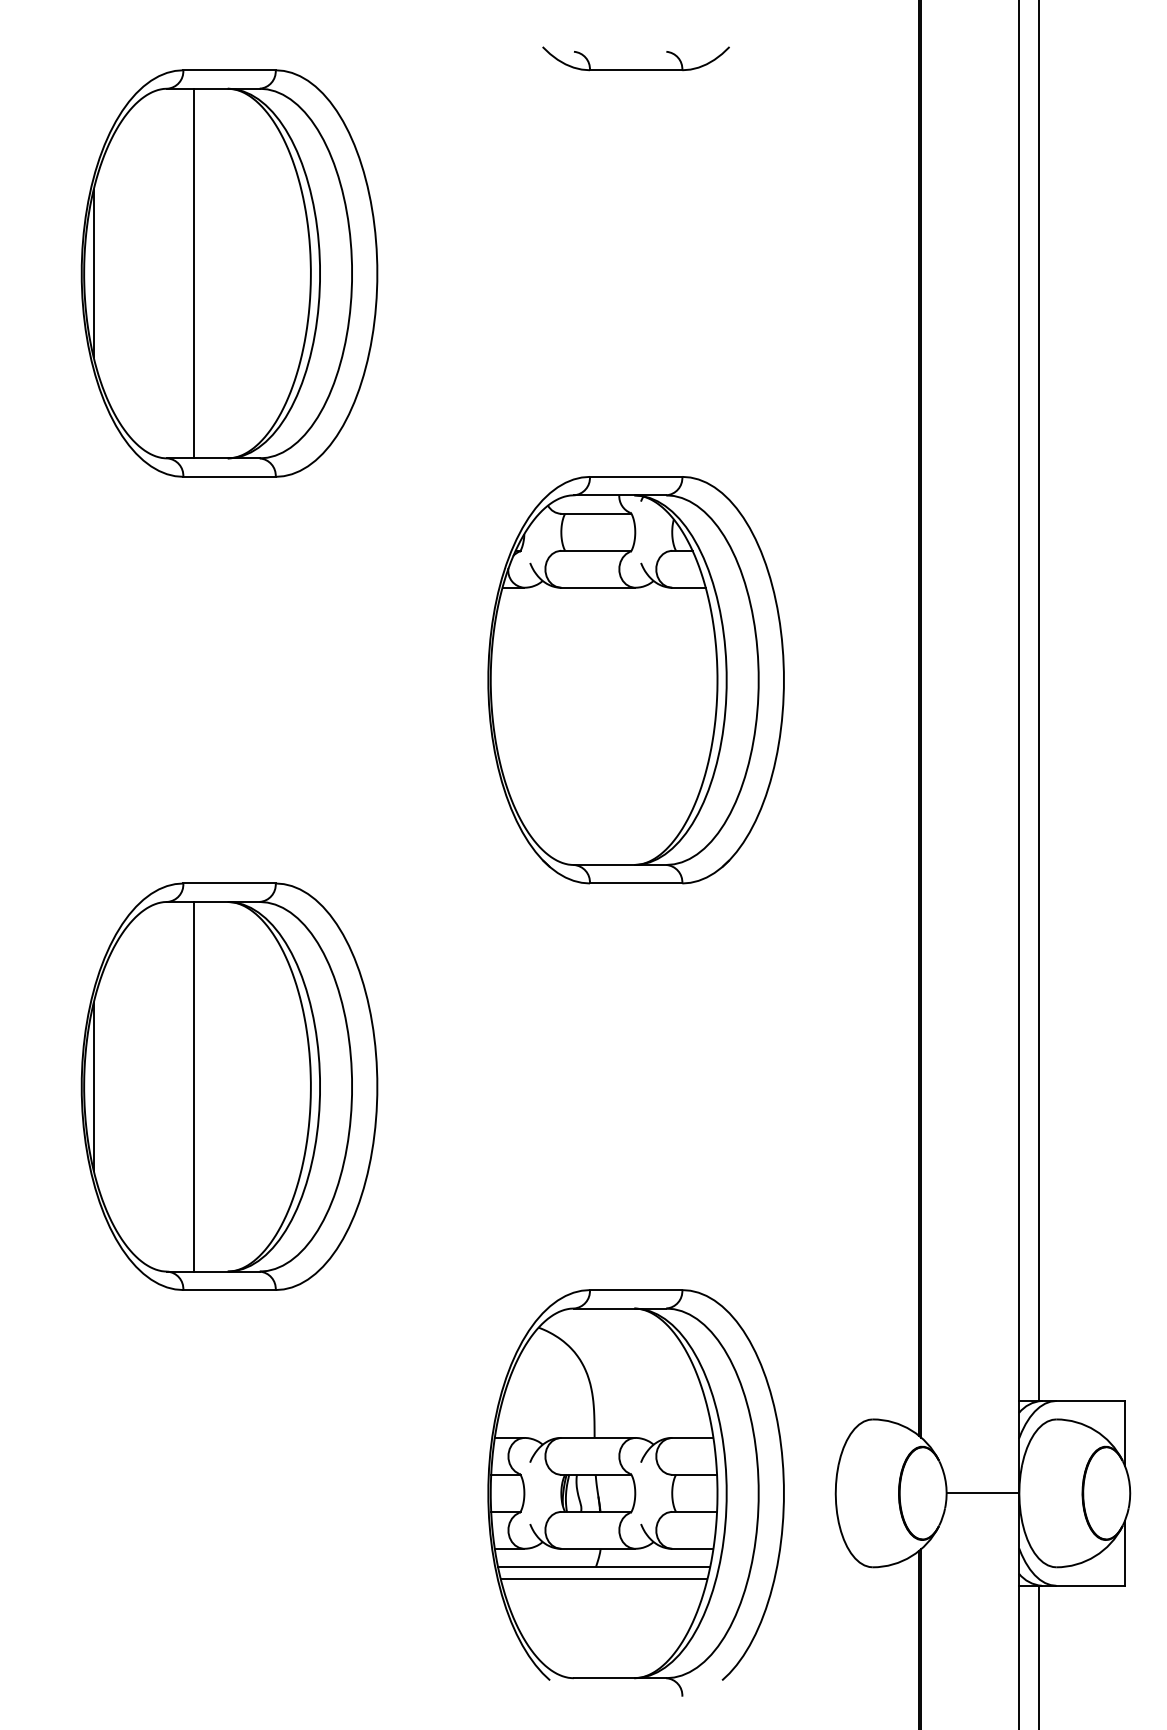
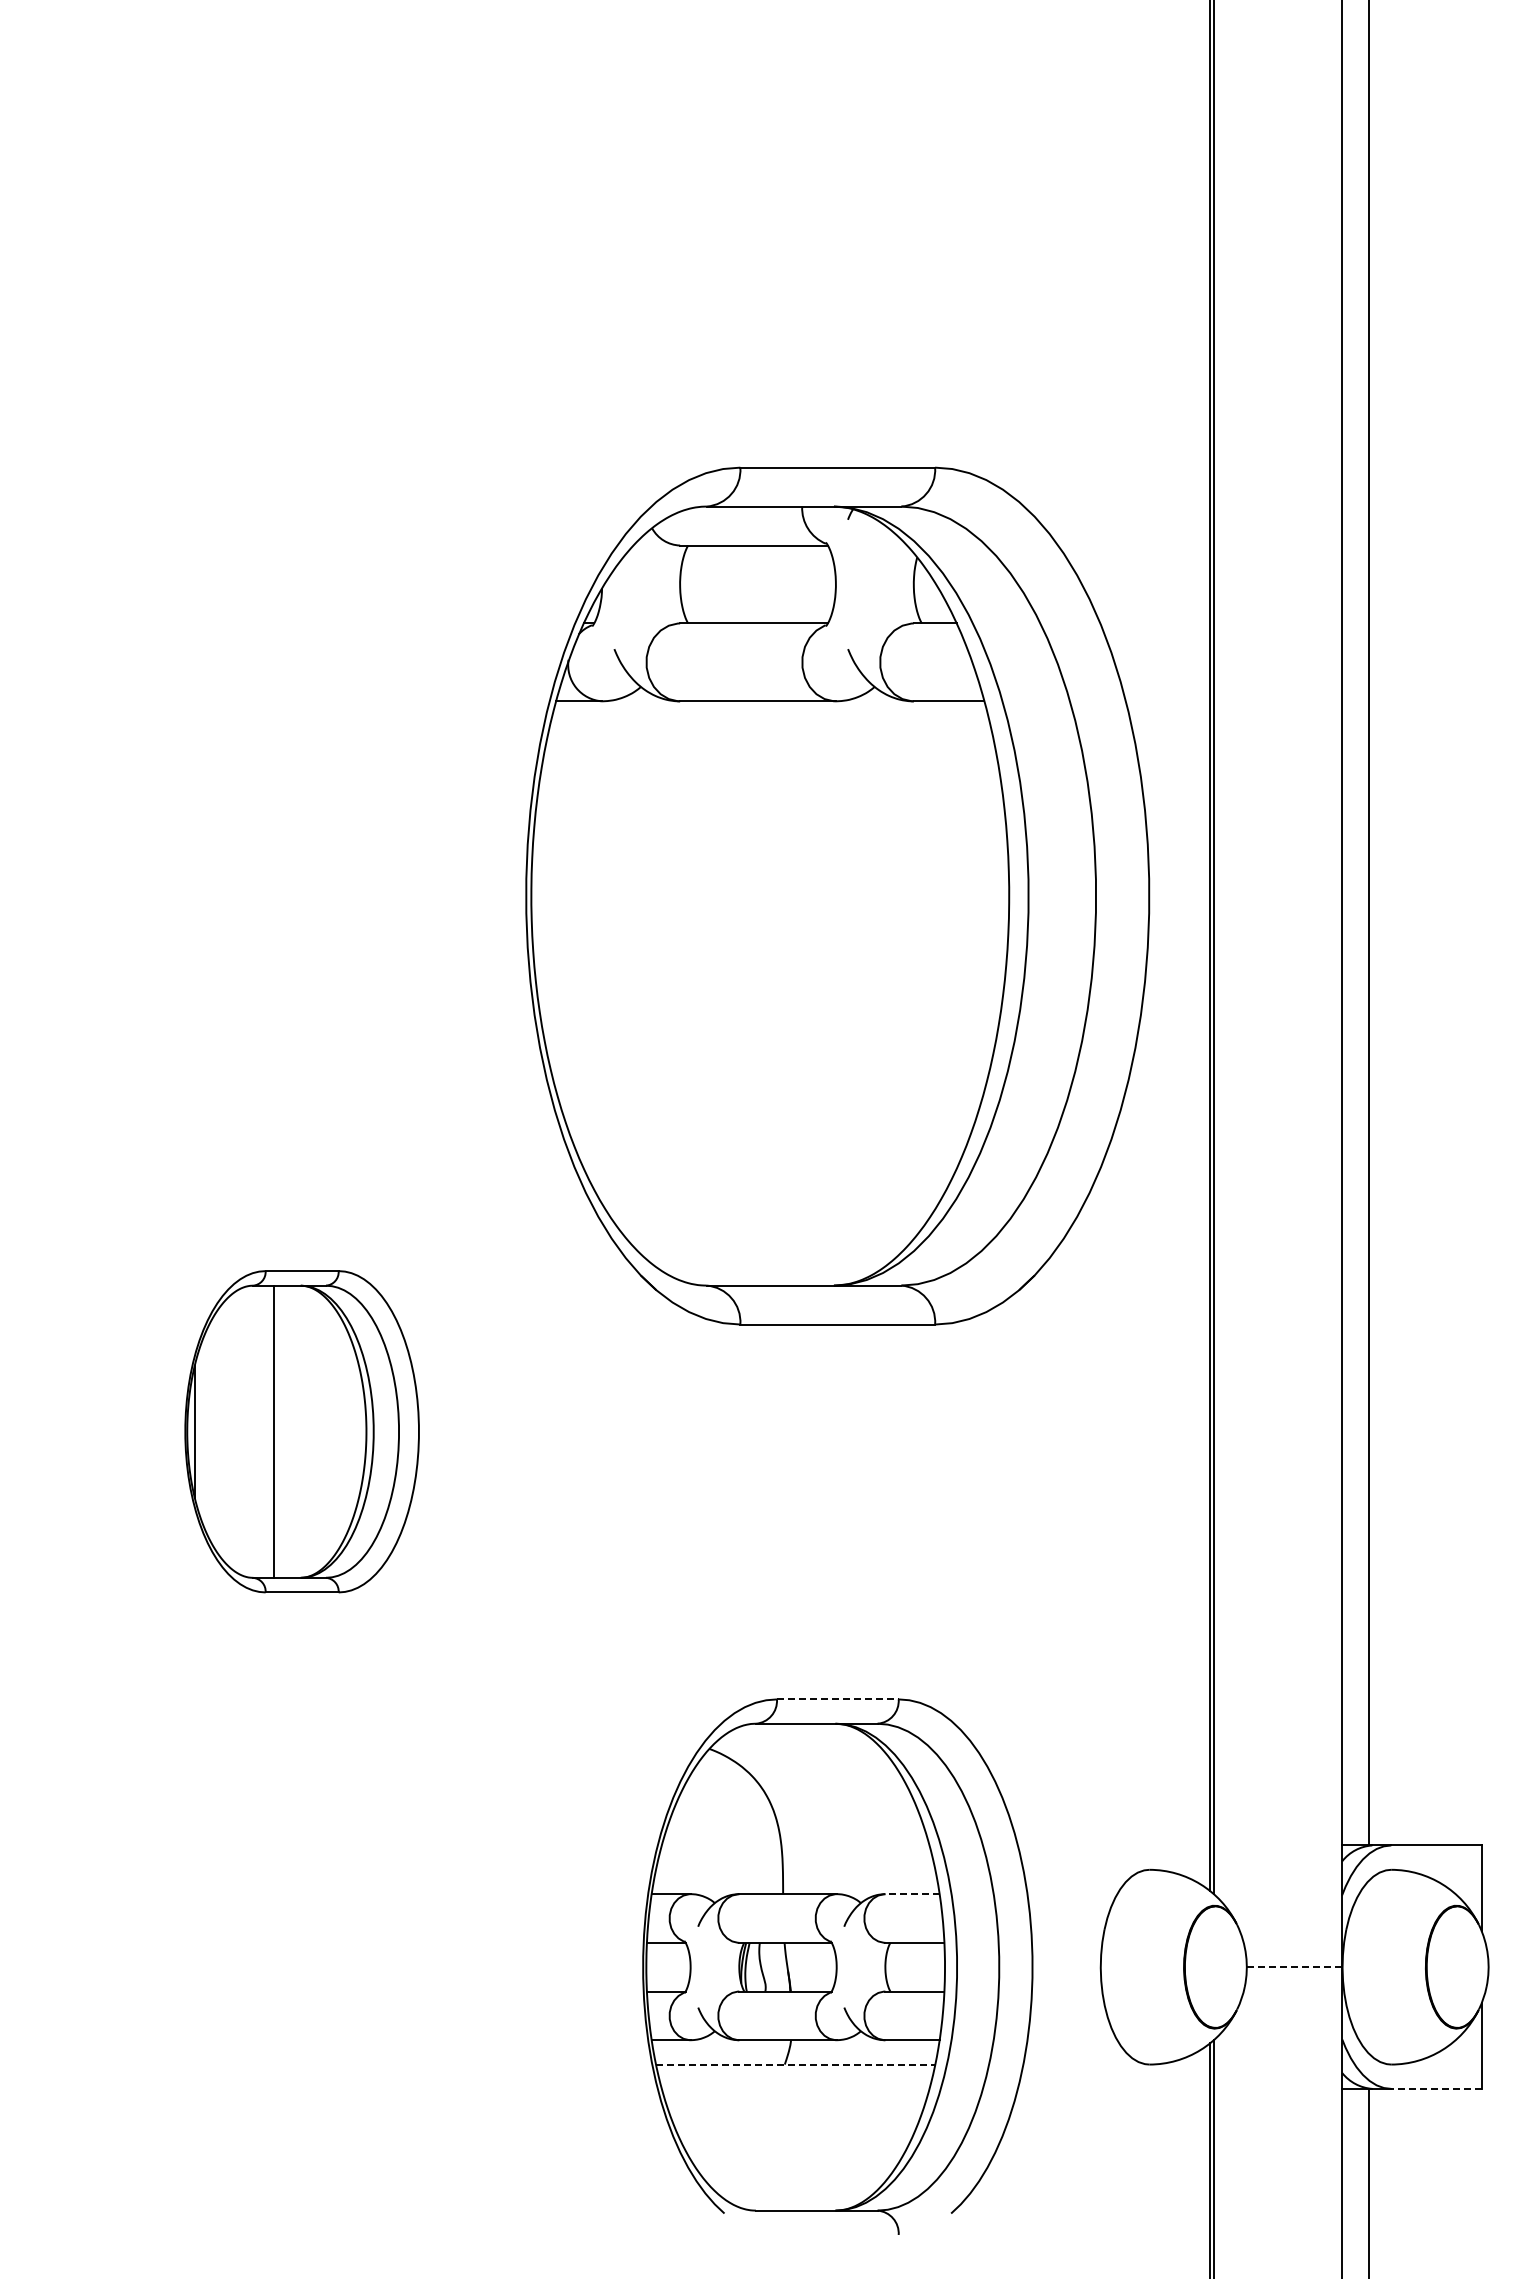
part: (635, 70) -> (837, 92), removed
part: (228, 273) -> (301, 360), removed
part: (635, 679) -> (837, 895), size x1.6
part: (228, 1086) -> (301, 1431), size x0.6
line: (635, 1290) -> (837, 1699), solid -> dashed
line: (692, 1438) -> (912, 1894), solid -> dashed
line: (982, 1493) -> (1294, 1967), solid -> dashed
line: (603, 1567) -> (795, 2064), solid -> dashed
line: (603, 1579) -> (795, 2080), removed
line: (1089, 1585) -> (1435, 2088), solid -> dashed

